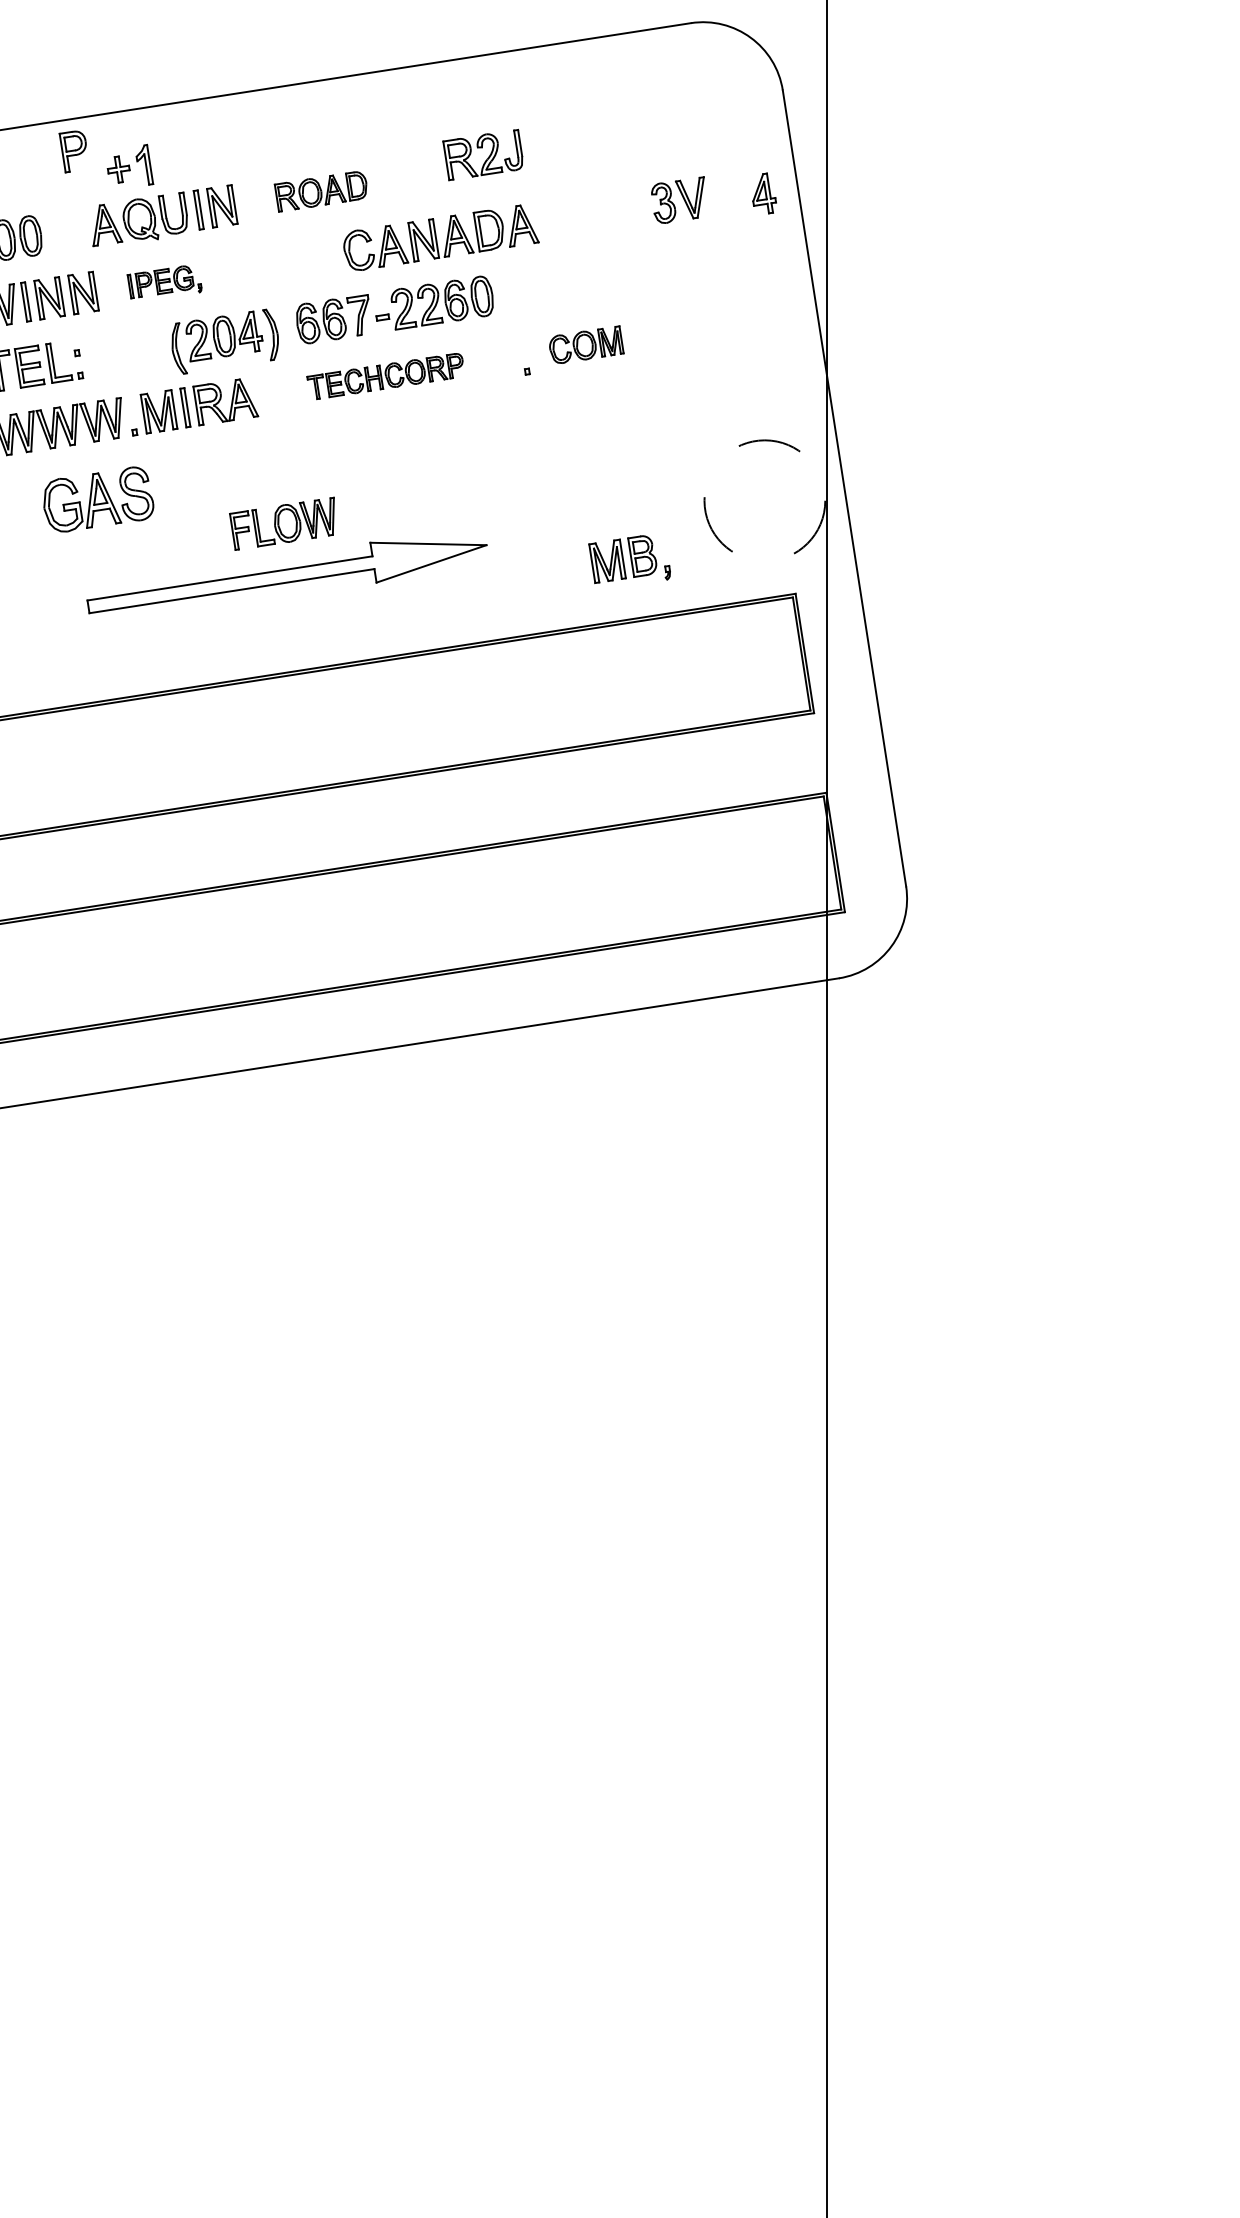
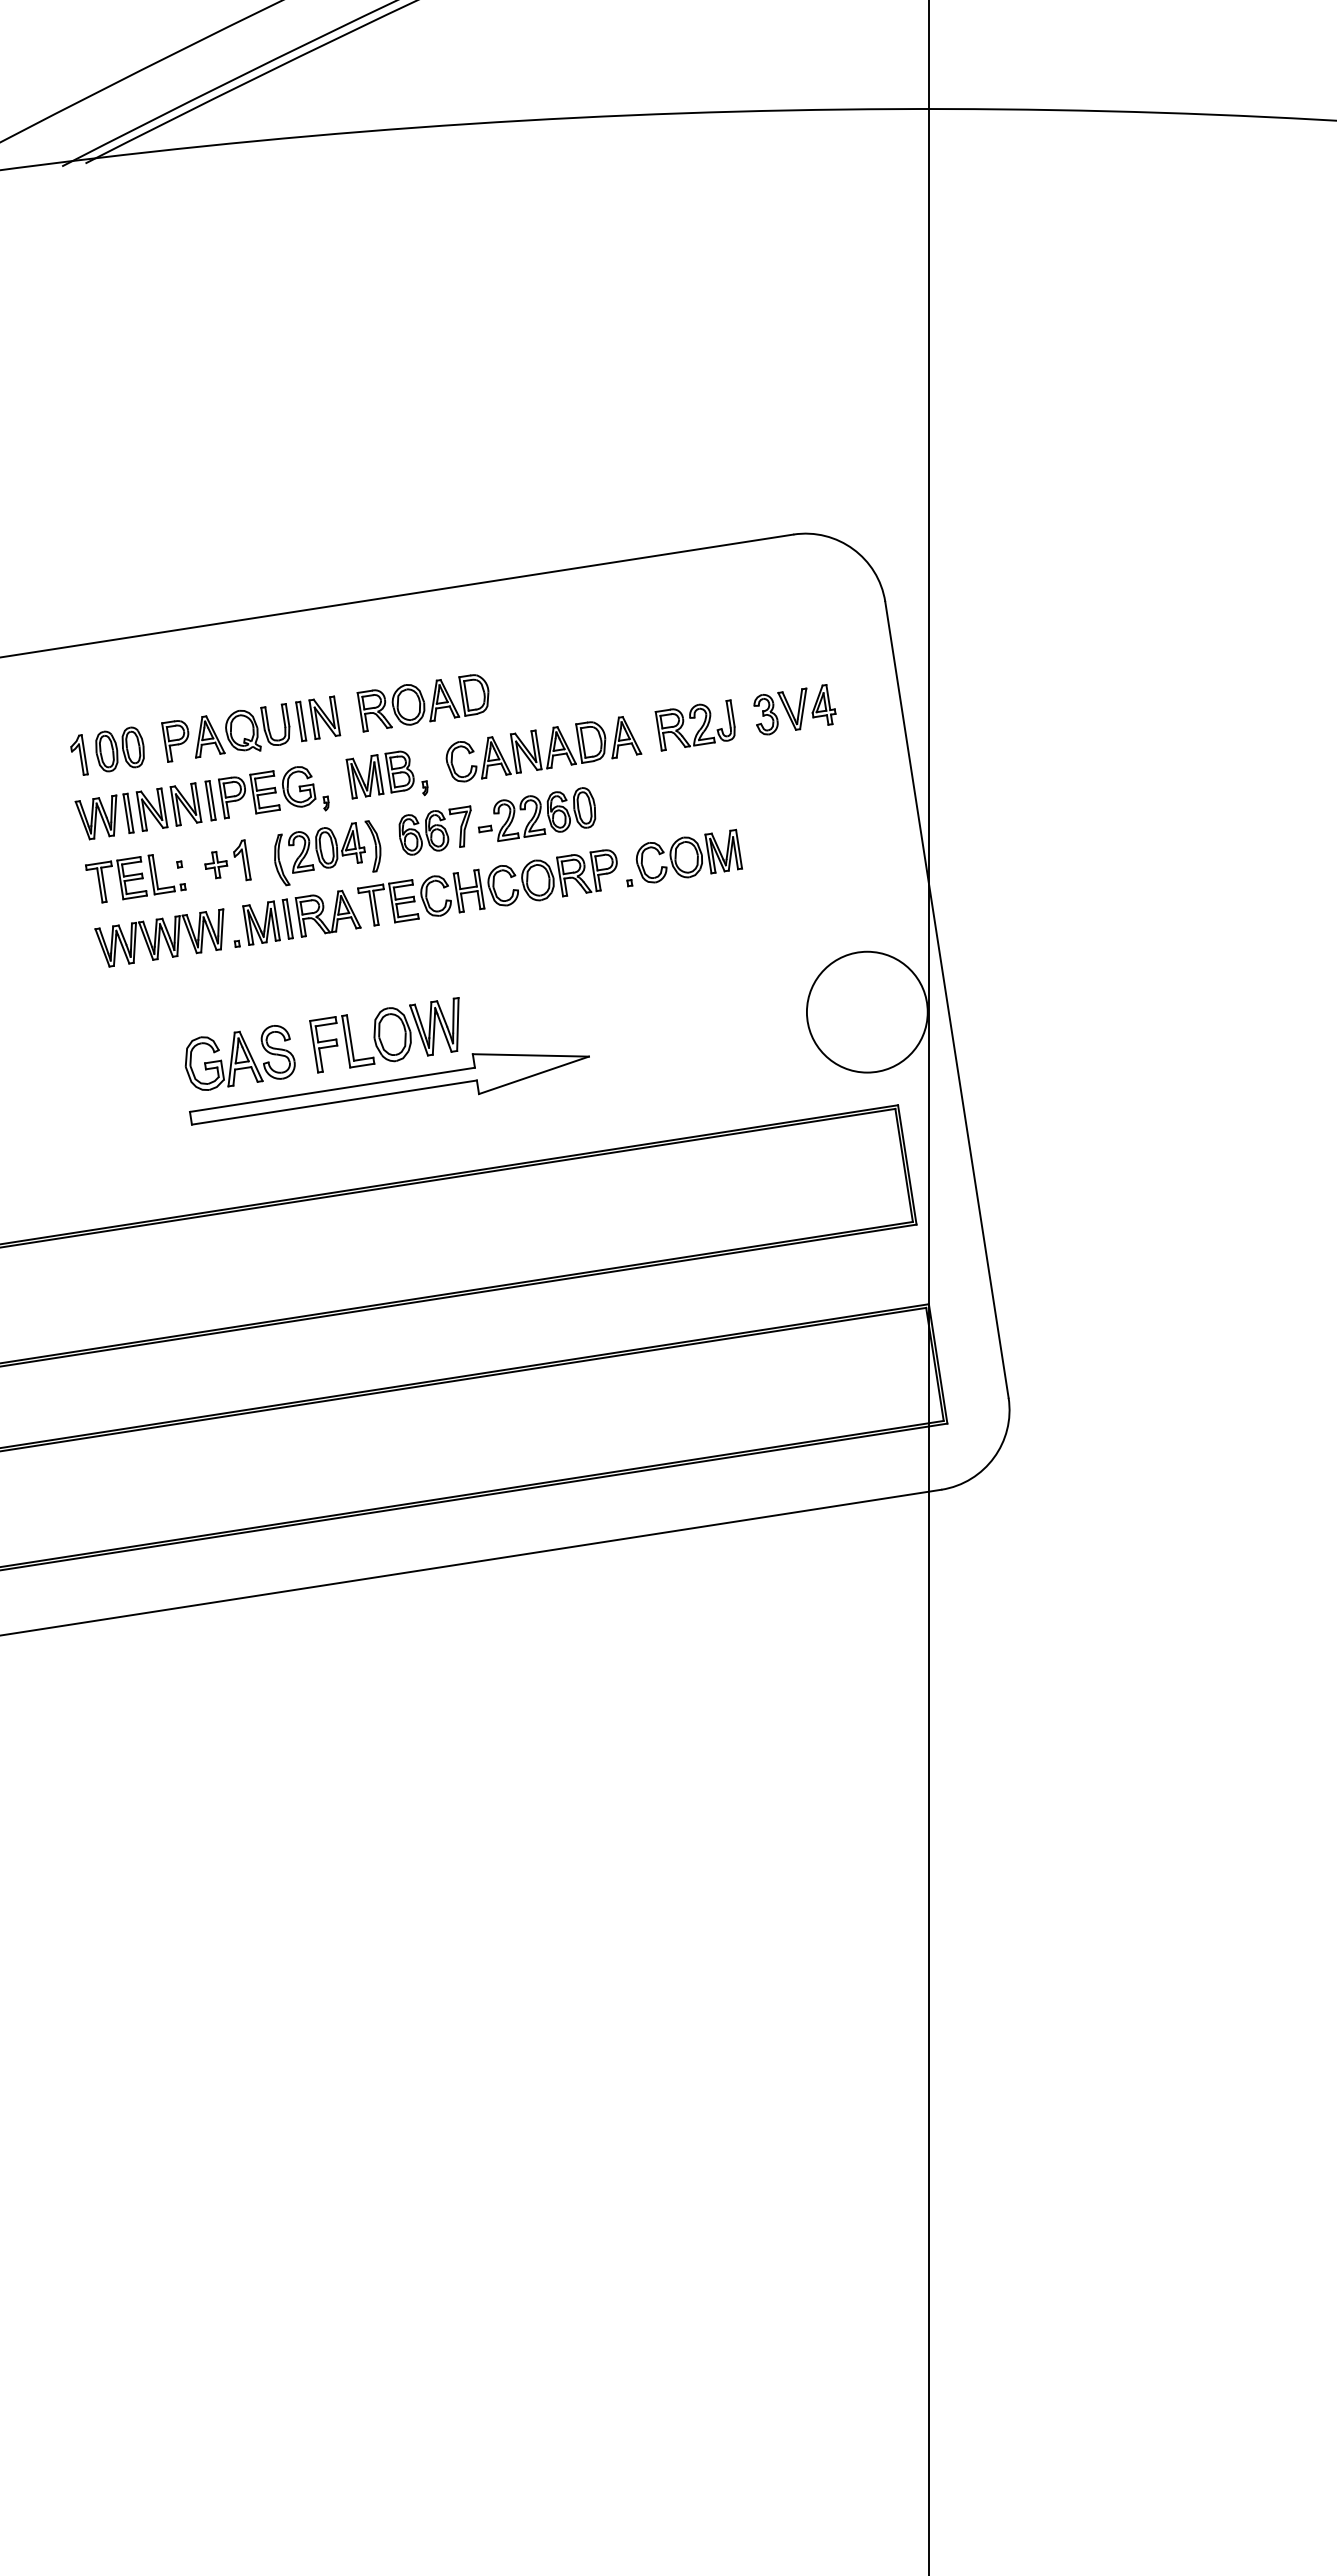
part: (73, 152) -> (175, 741), moved
part: (482, 155) -> (694, 725), moved
part: (130, 165) -> (227, 860), moved
part: (320, 192) -> (422, 703), size x1.43
part: (764, 193) -> (823, 704), moved
part: (164, 282) -> (266, 793), size x1.67
part: (586, 344) -> (688, 855), size x1.43
part: (385, 376) -> (487, 887), size x1.67
part: (98, 499) -> (239, 1057), moved
circle: (764, 500) -> (866, 1011), dashed -> solid
part: (282, 524) -> (384, 1035), size x1.43
part: (629, 559) -> (386, 774), moved

